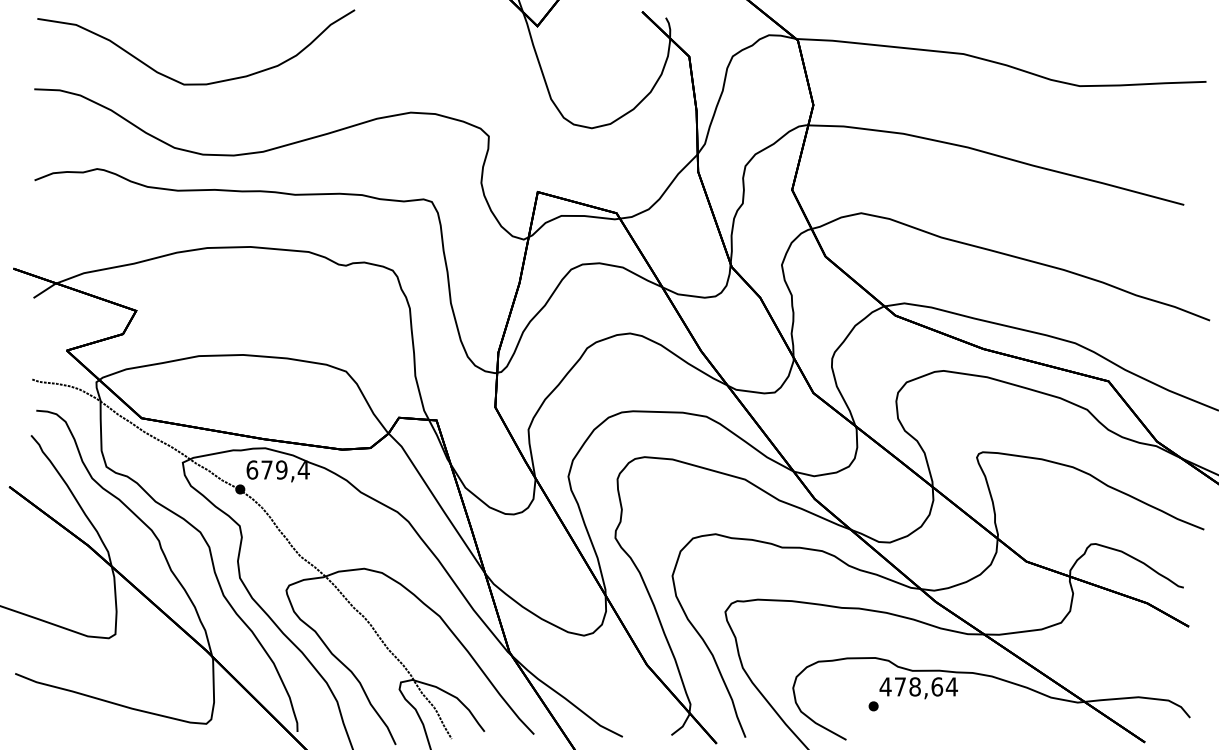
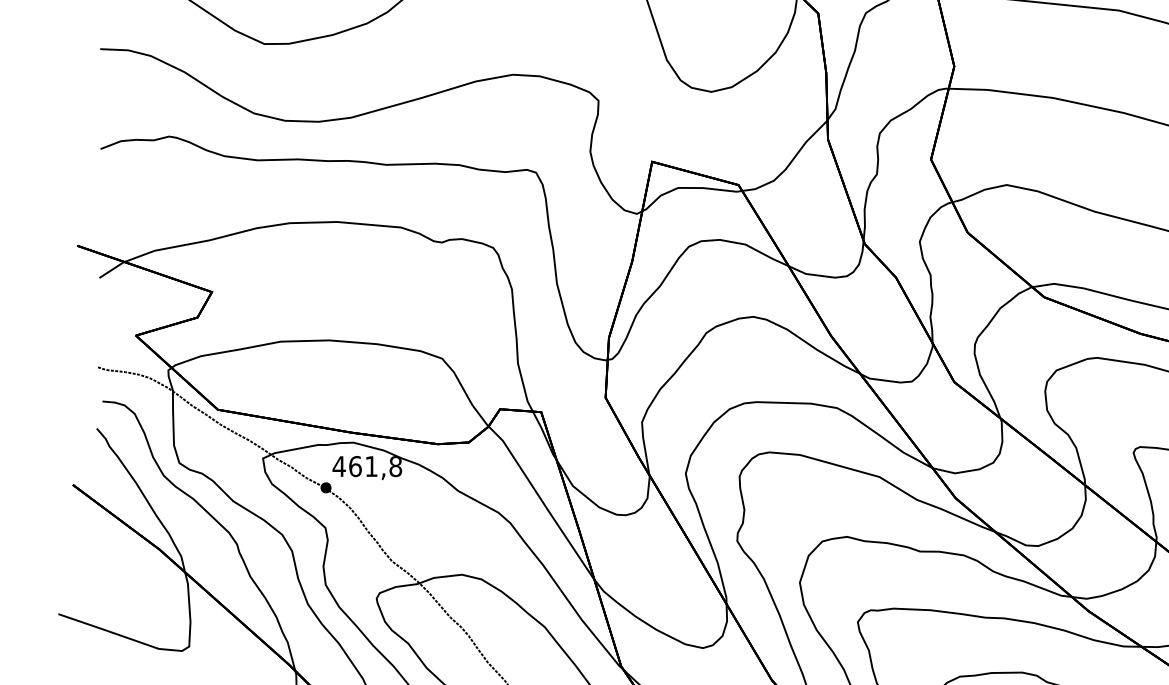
text: (277, 469) -> (366, 465), 679,4 -> 461,8

